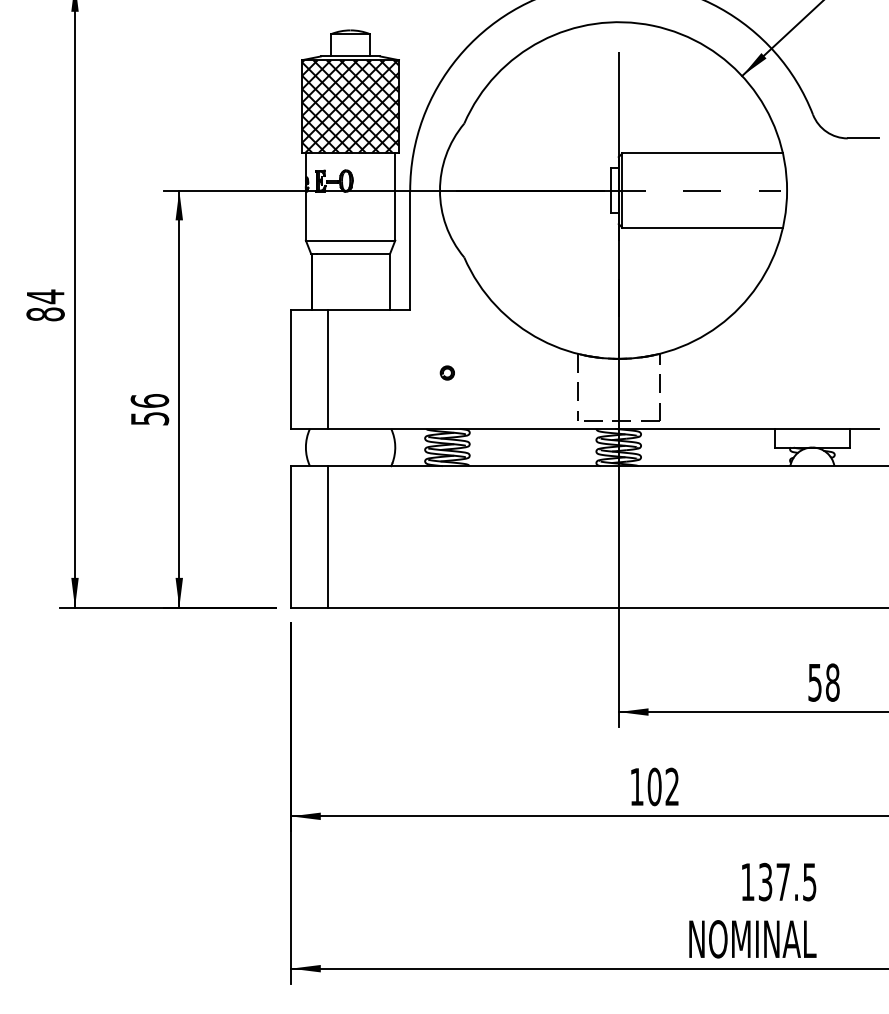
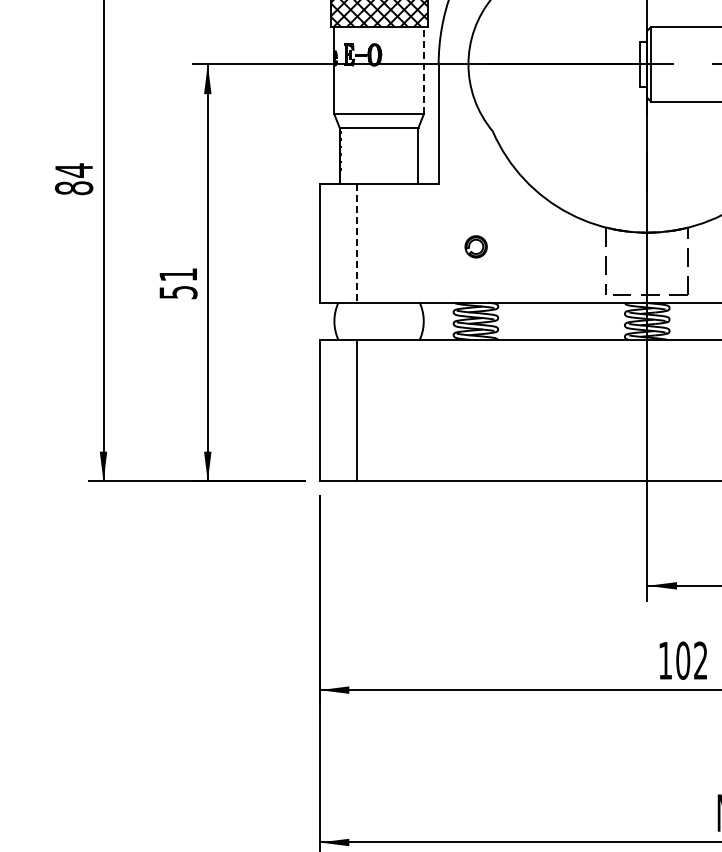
line: (395, 196) -> (423, 70), solid -> dashed
line: (328, 369) -> (356, 243), solid -> dashed
part: (446, 372) -> (474, 246), size x1.6
text: (149, 400) -> (177, 274), 56 -> 51

